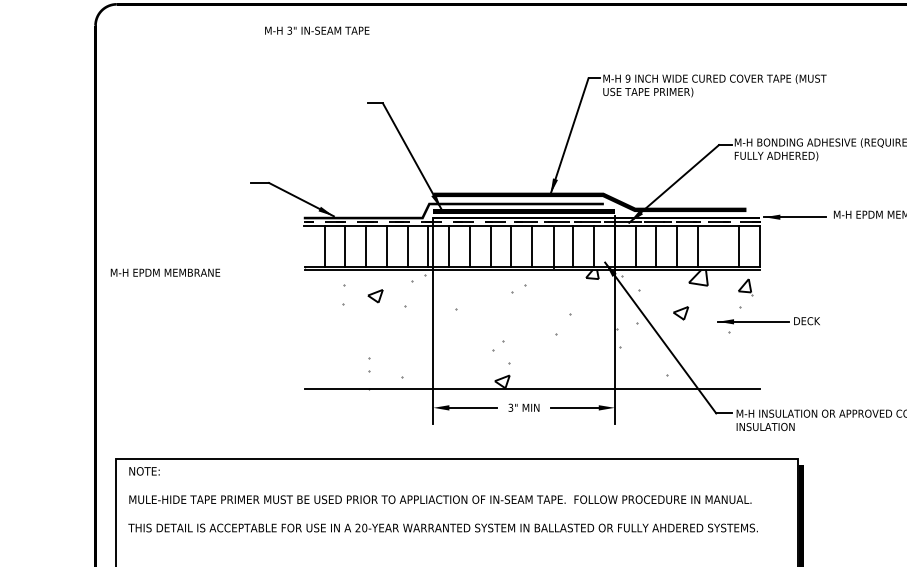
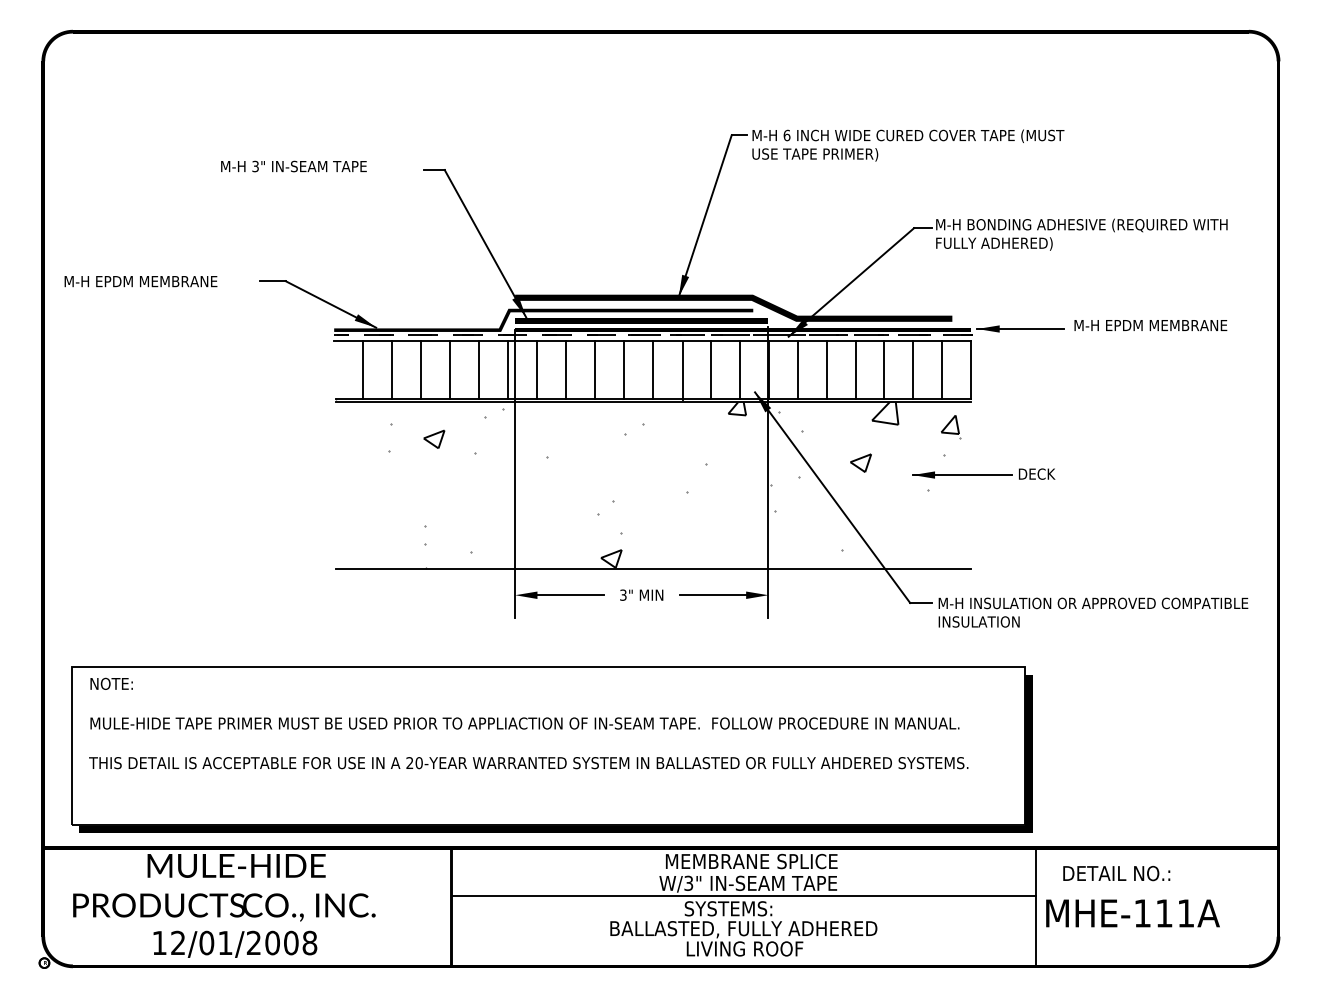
text: (316, 30) -> (293, 166), moved
text: (627, 78) -> (786, 135), 9 -> 6
line: (718, 246) -> (913, 369), added
text: (165, 272) -> (140, 281), moved

